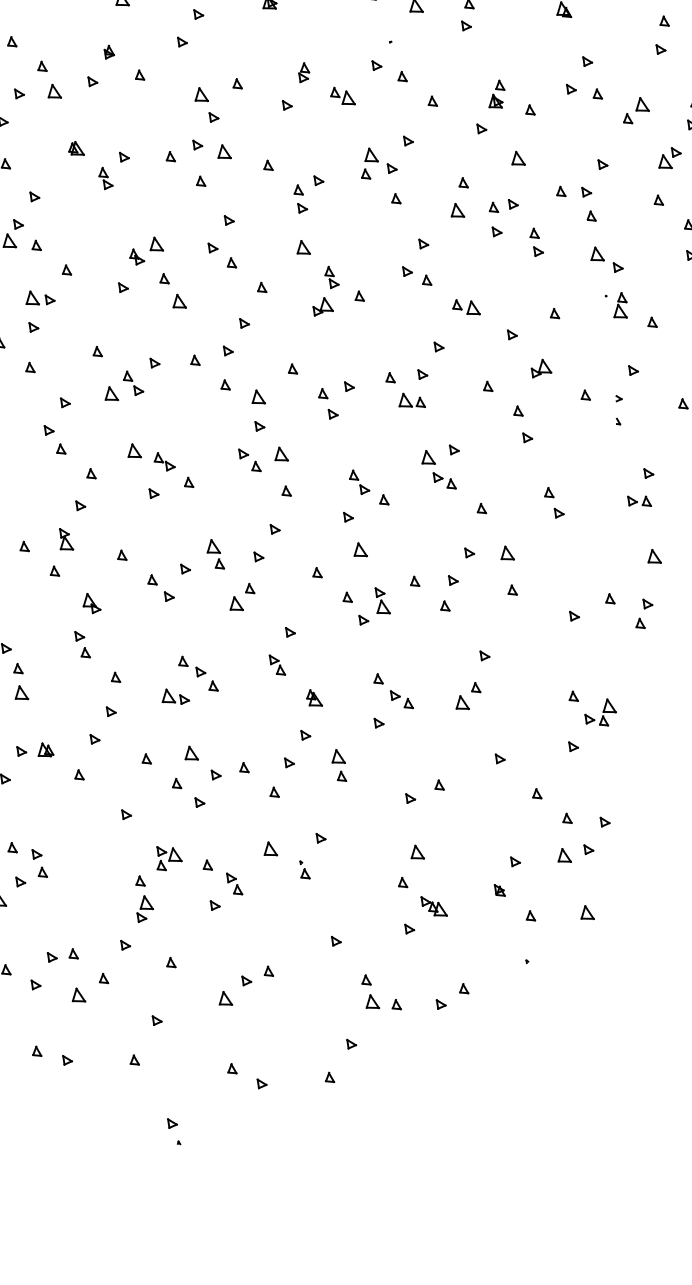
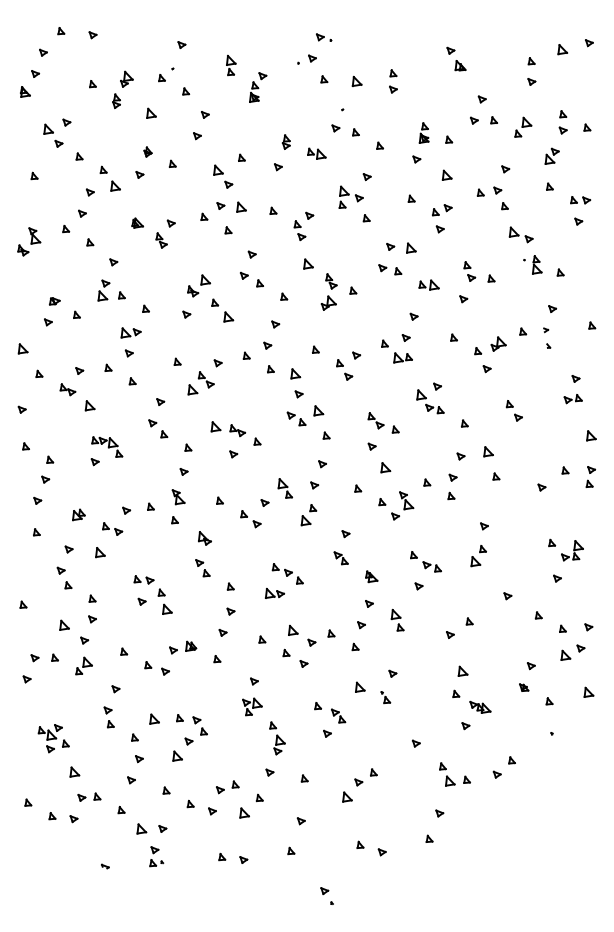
part: (459, 210) -> (411, 247), moved
part: (536, 242) -> (469, 271), moved
part: (541, 368) -> (498, 343), moved
part: (168, 858) -> (252, 706), moved

